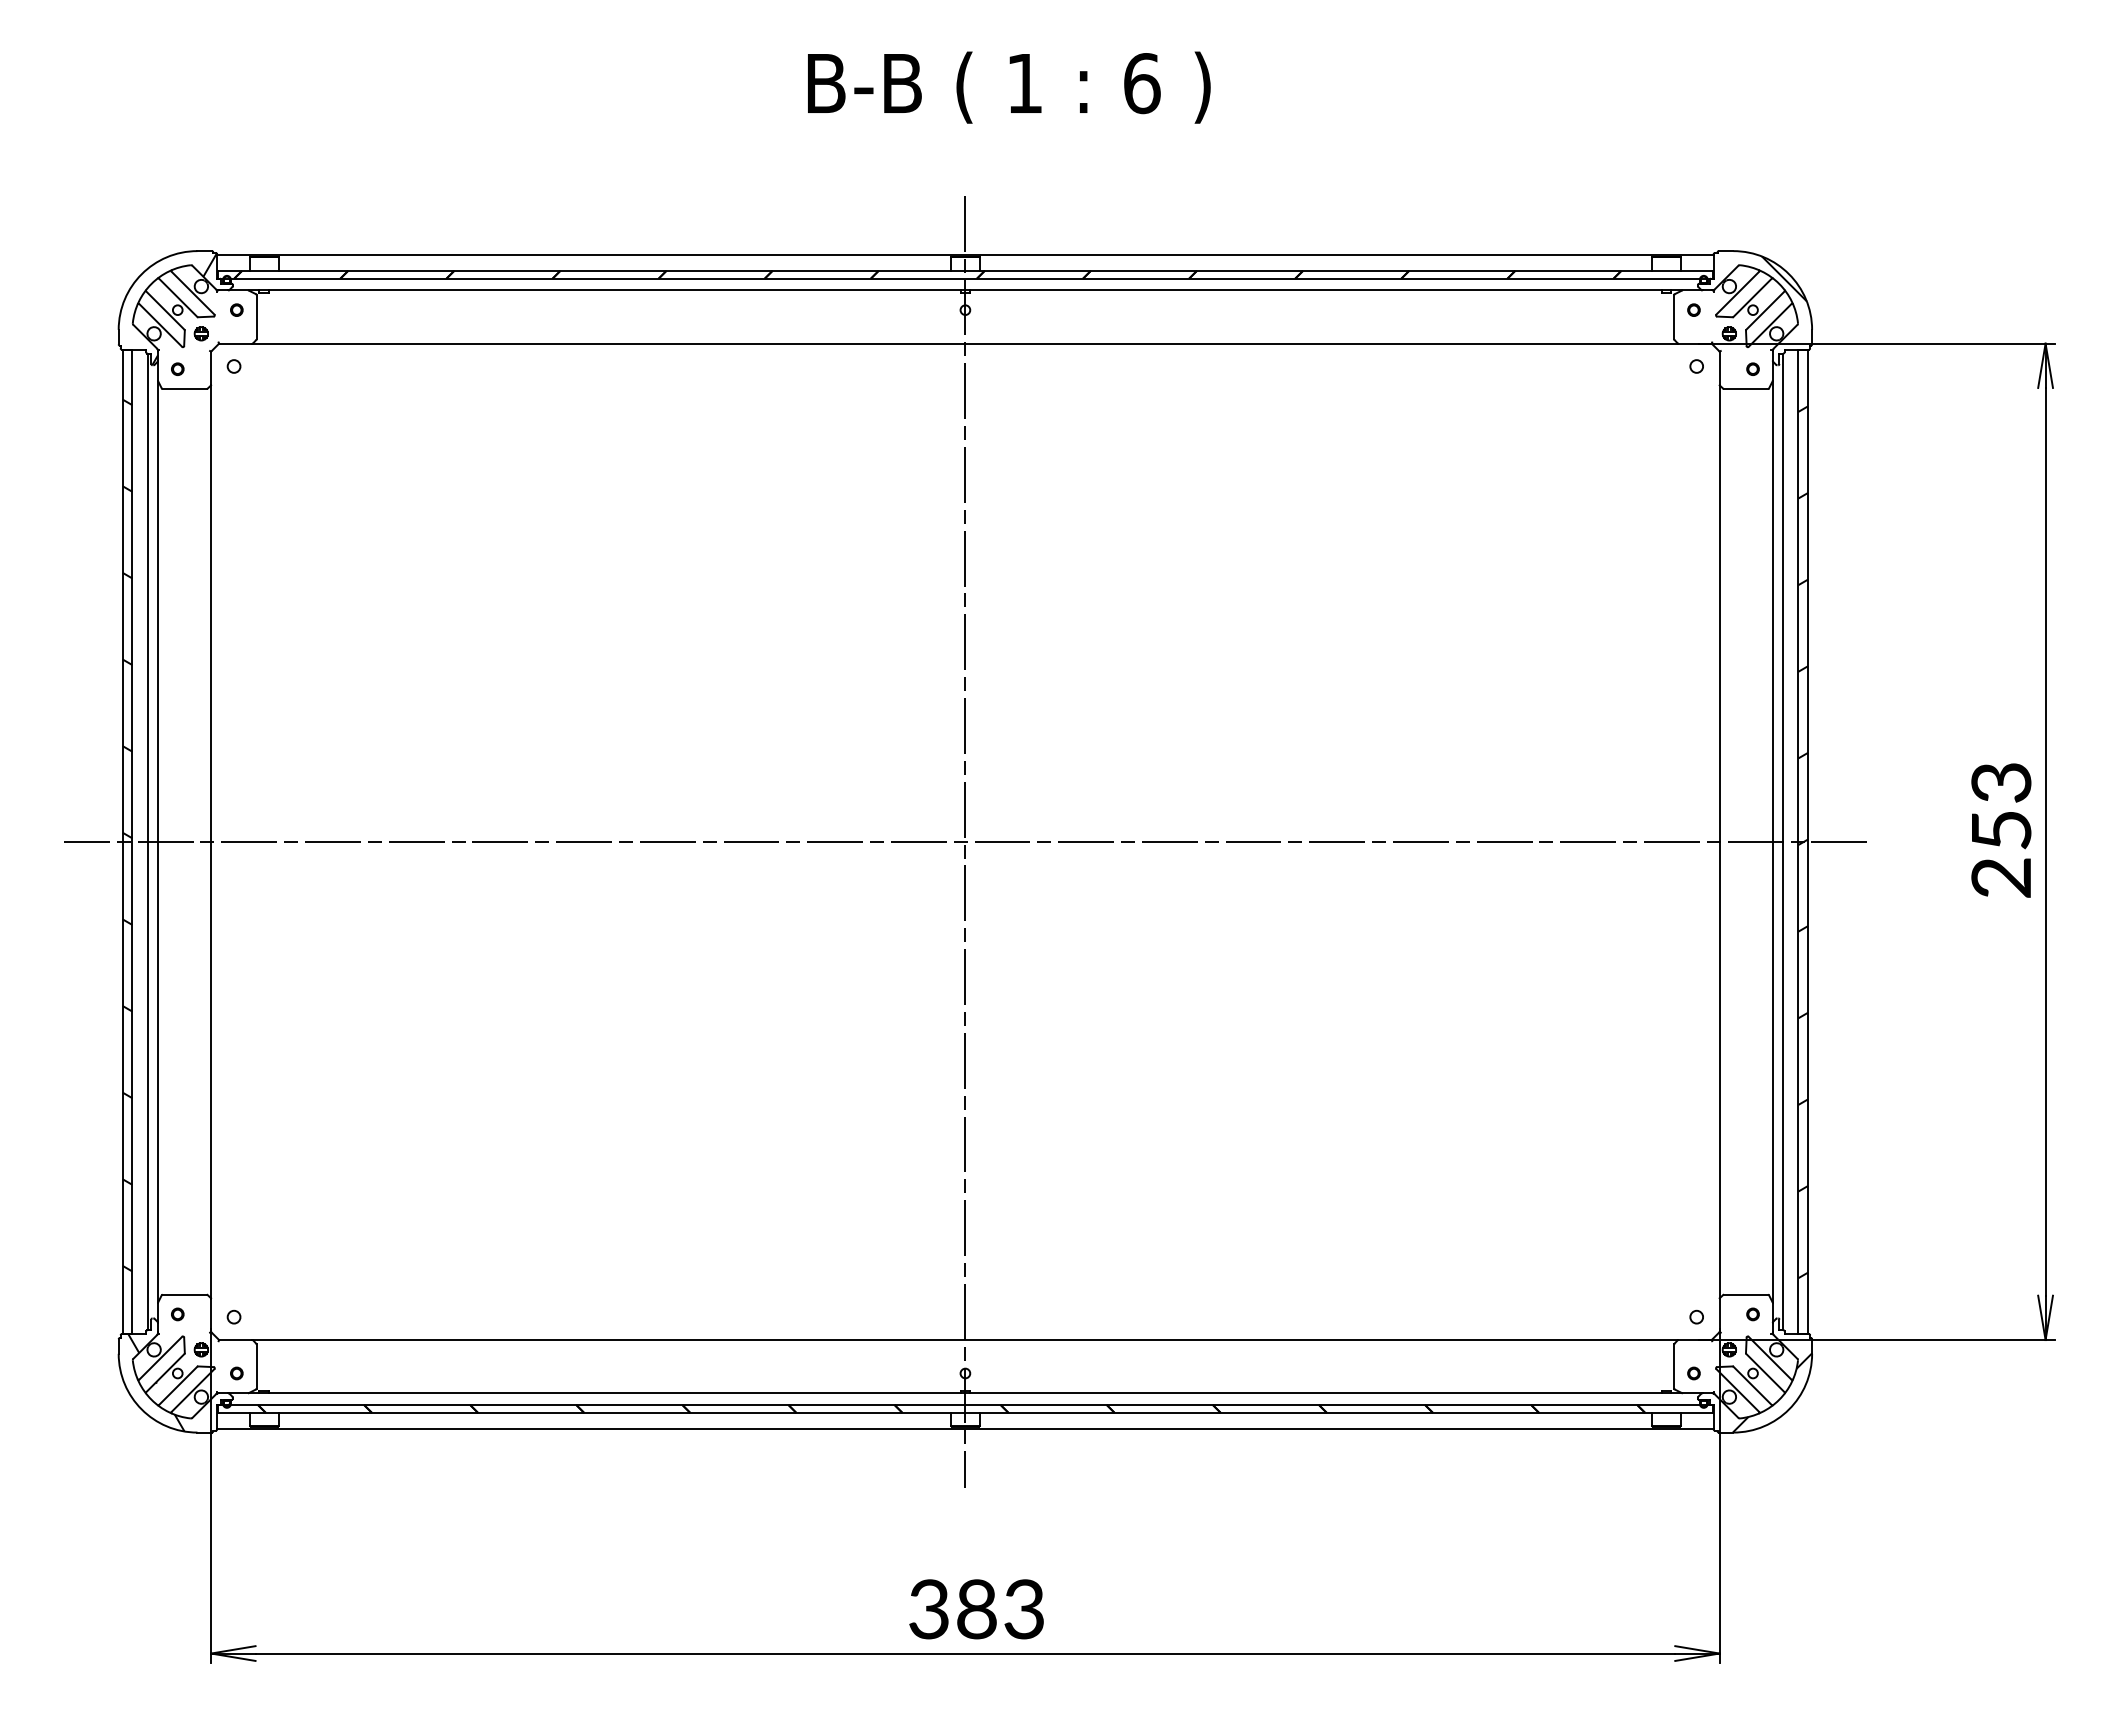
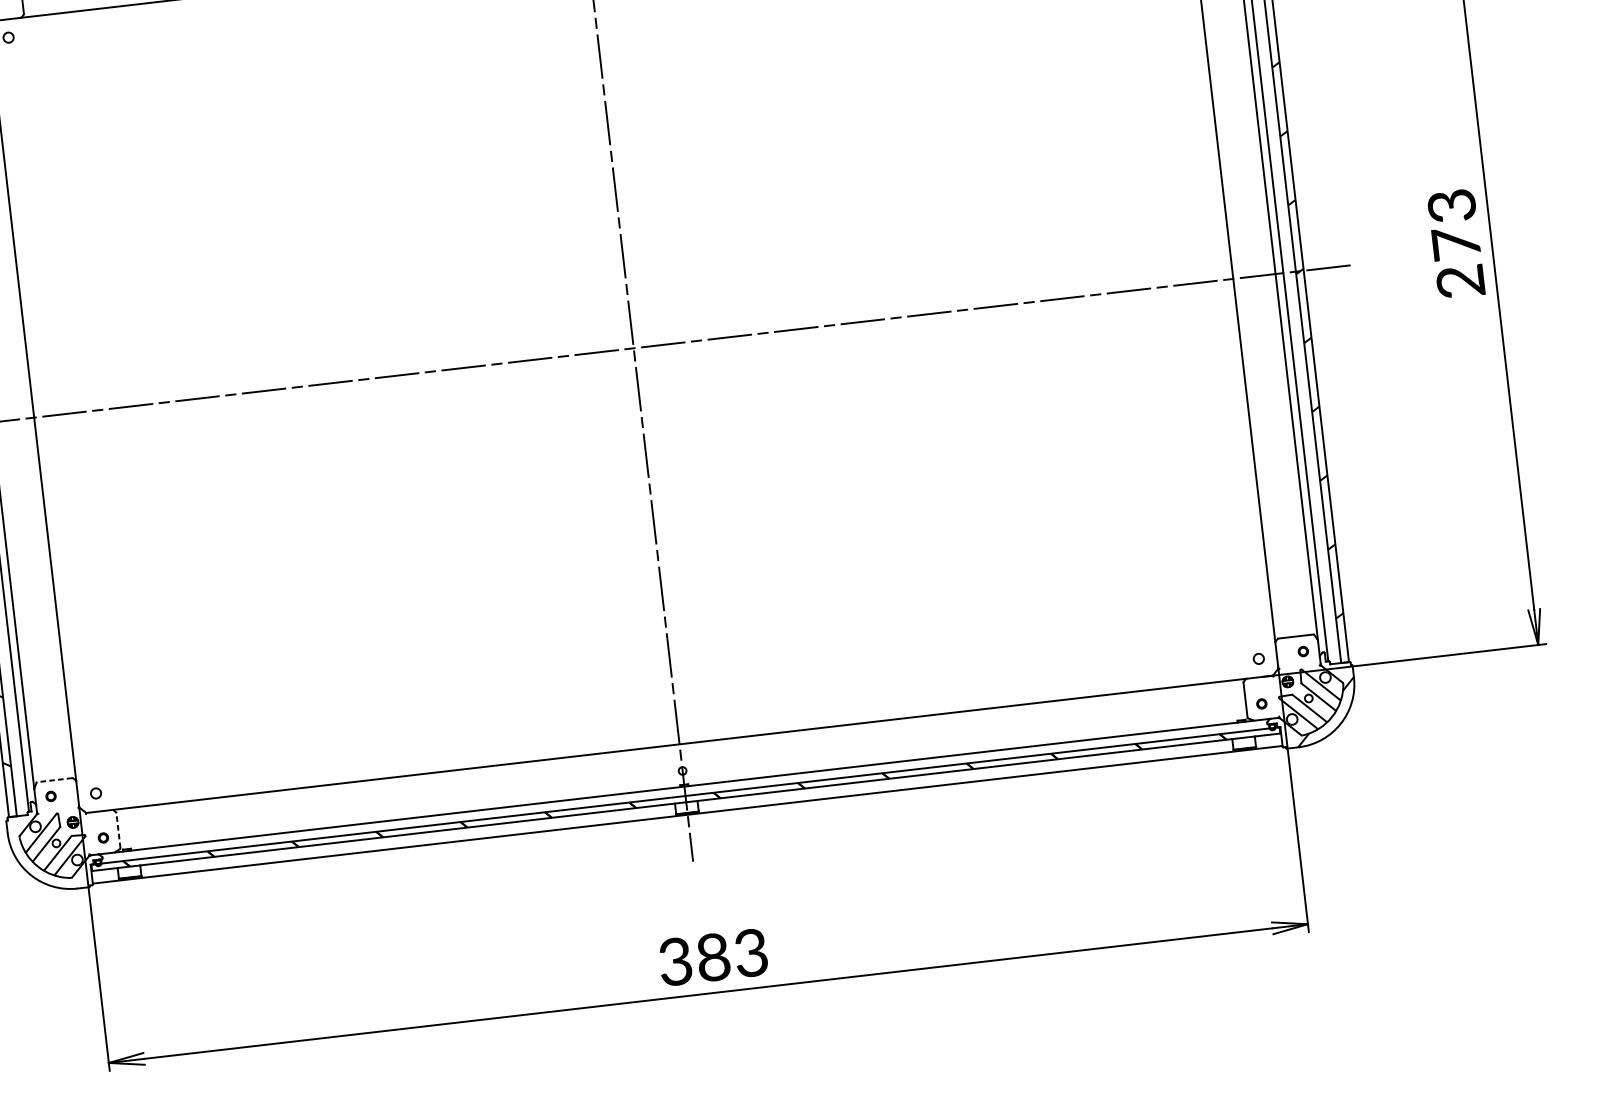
text: (2001, 829) -> (1456, 243), 253 -> 273
line: (184, 1294) -> (54, 779), solid -> dashed
line: (256, 1365) -> (118, 829), solid -> dashed
hatch: (156, 1382) -> (40, 852), removed

